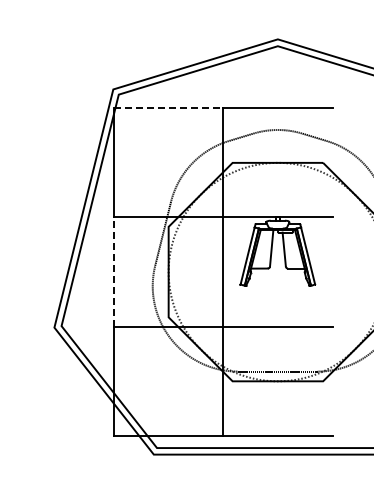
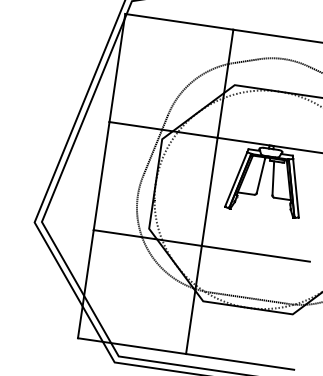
line: (168, 108) -> (179, 22), dashed -> solid
line: (114, 272) -> (102, 176), dashed -> solid

